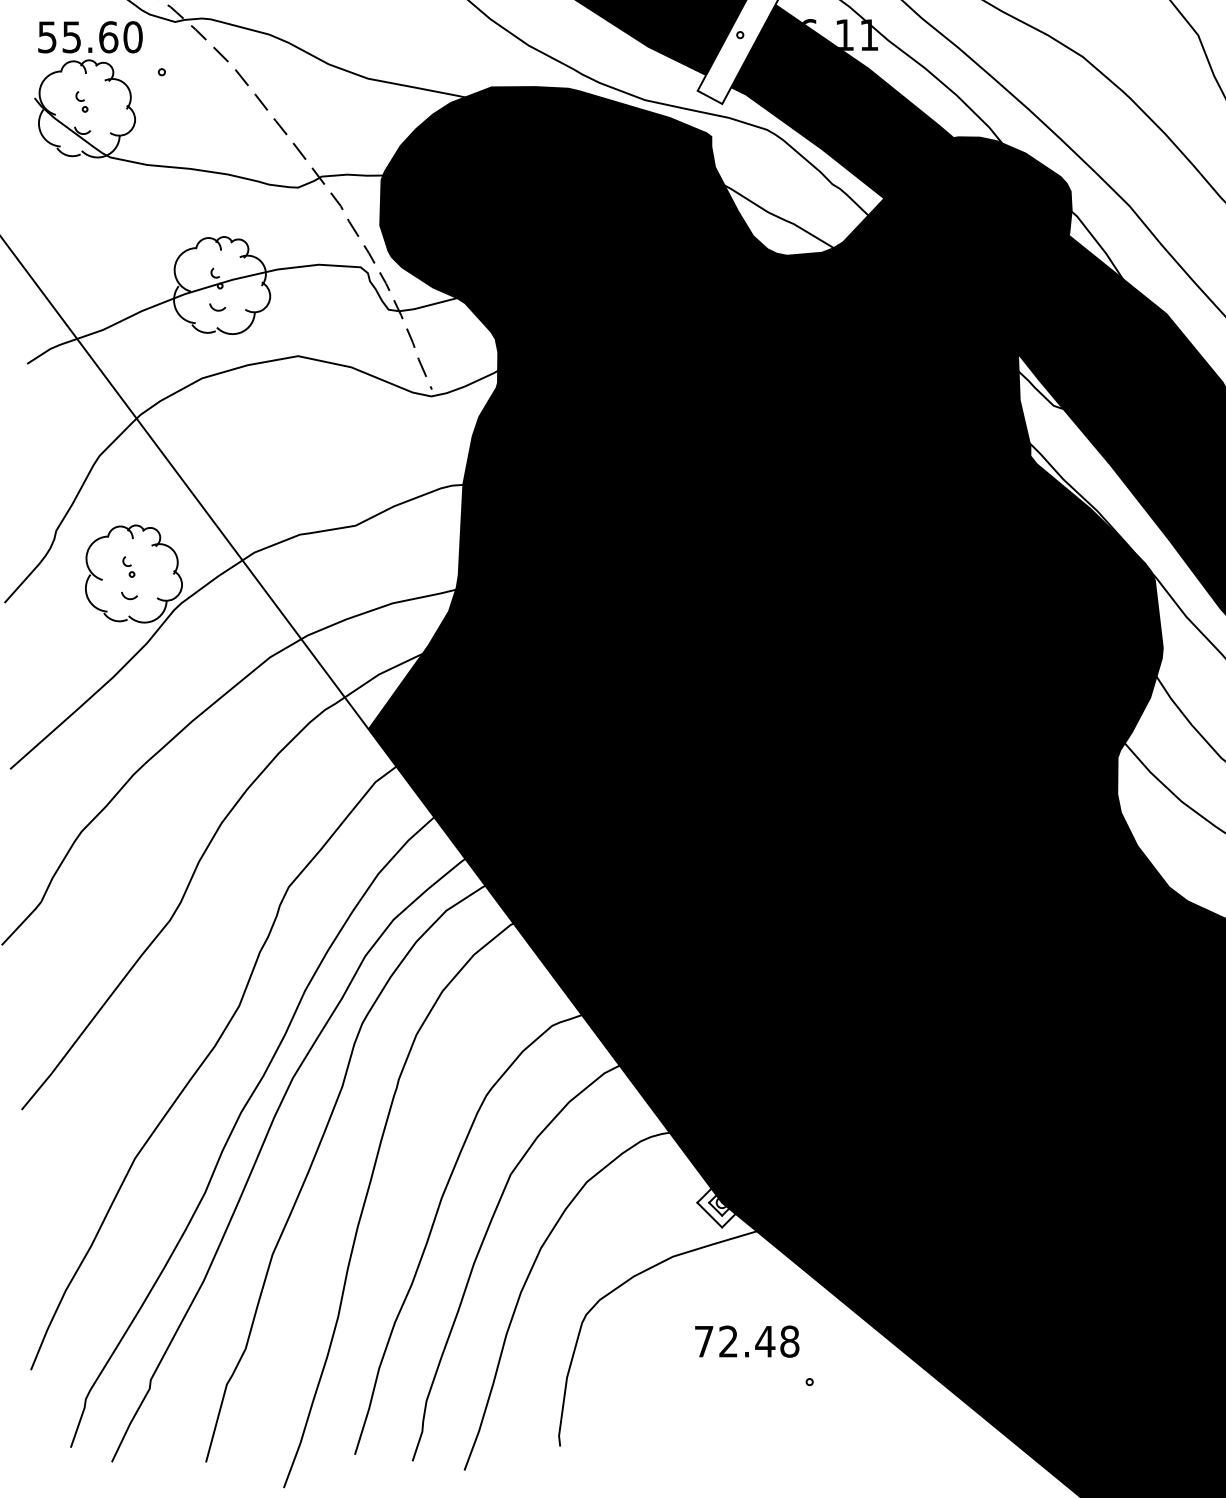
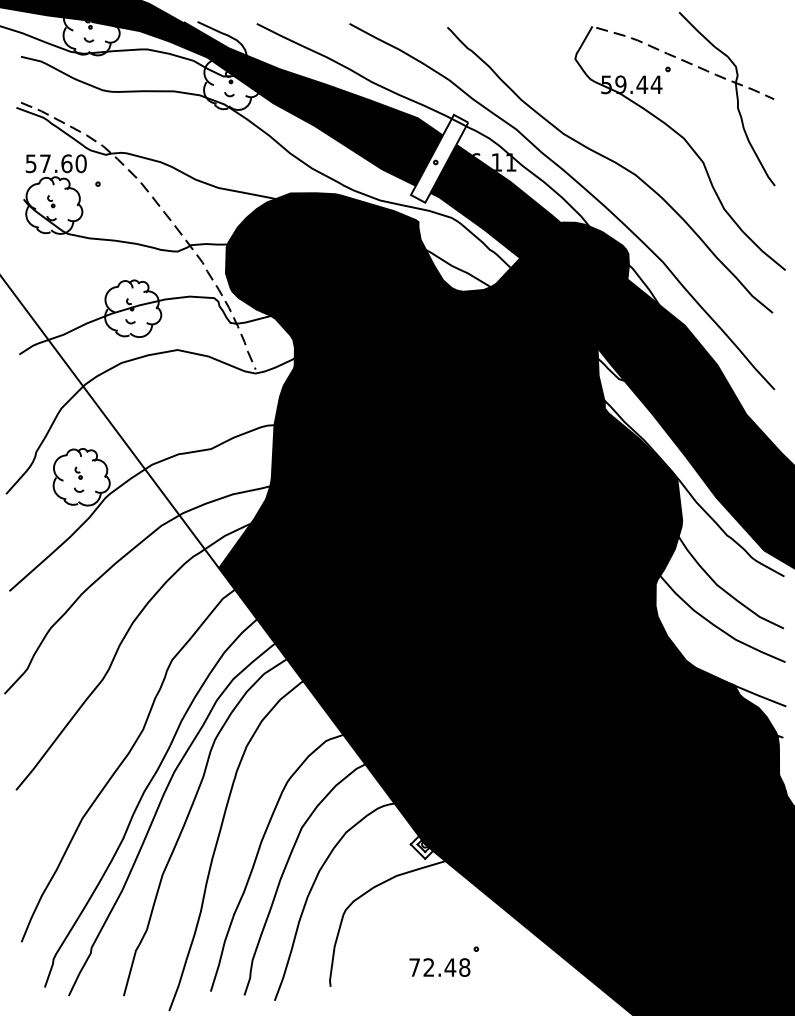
text: (71, 36) -> (45, 163), 55.60 -> 57.60
text: (746, 1341) -> (439, 967), moved

